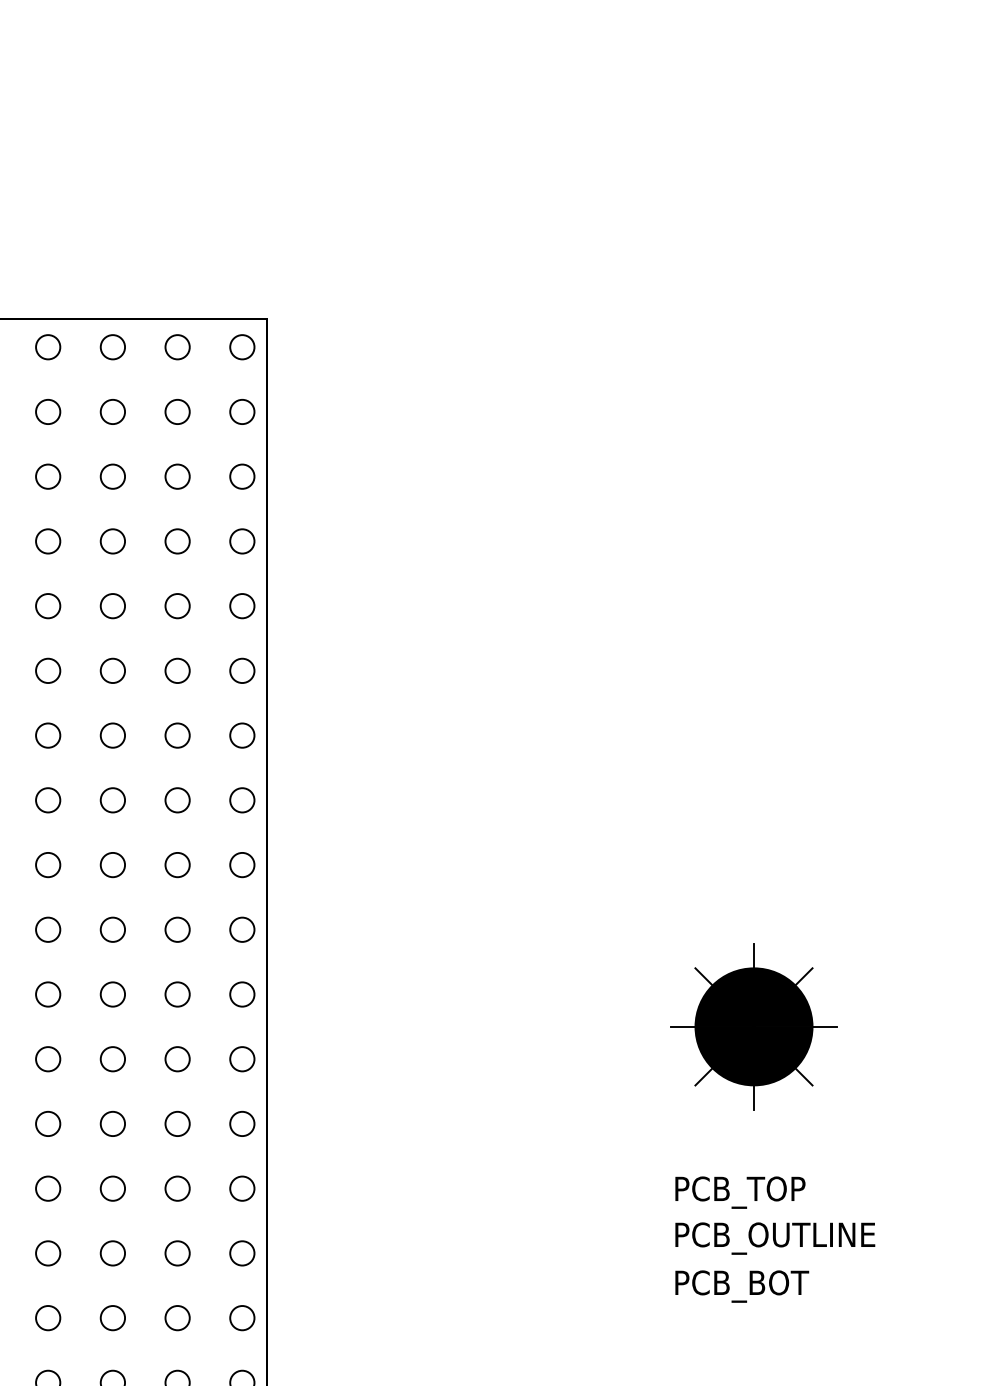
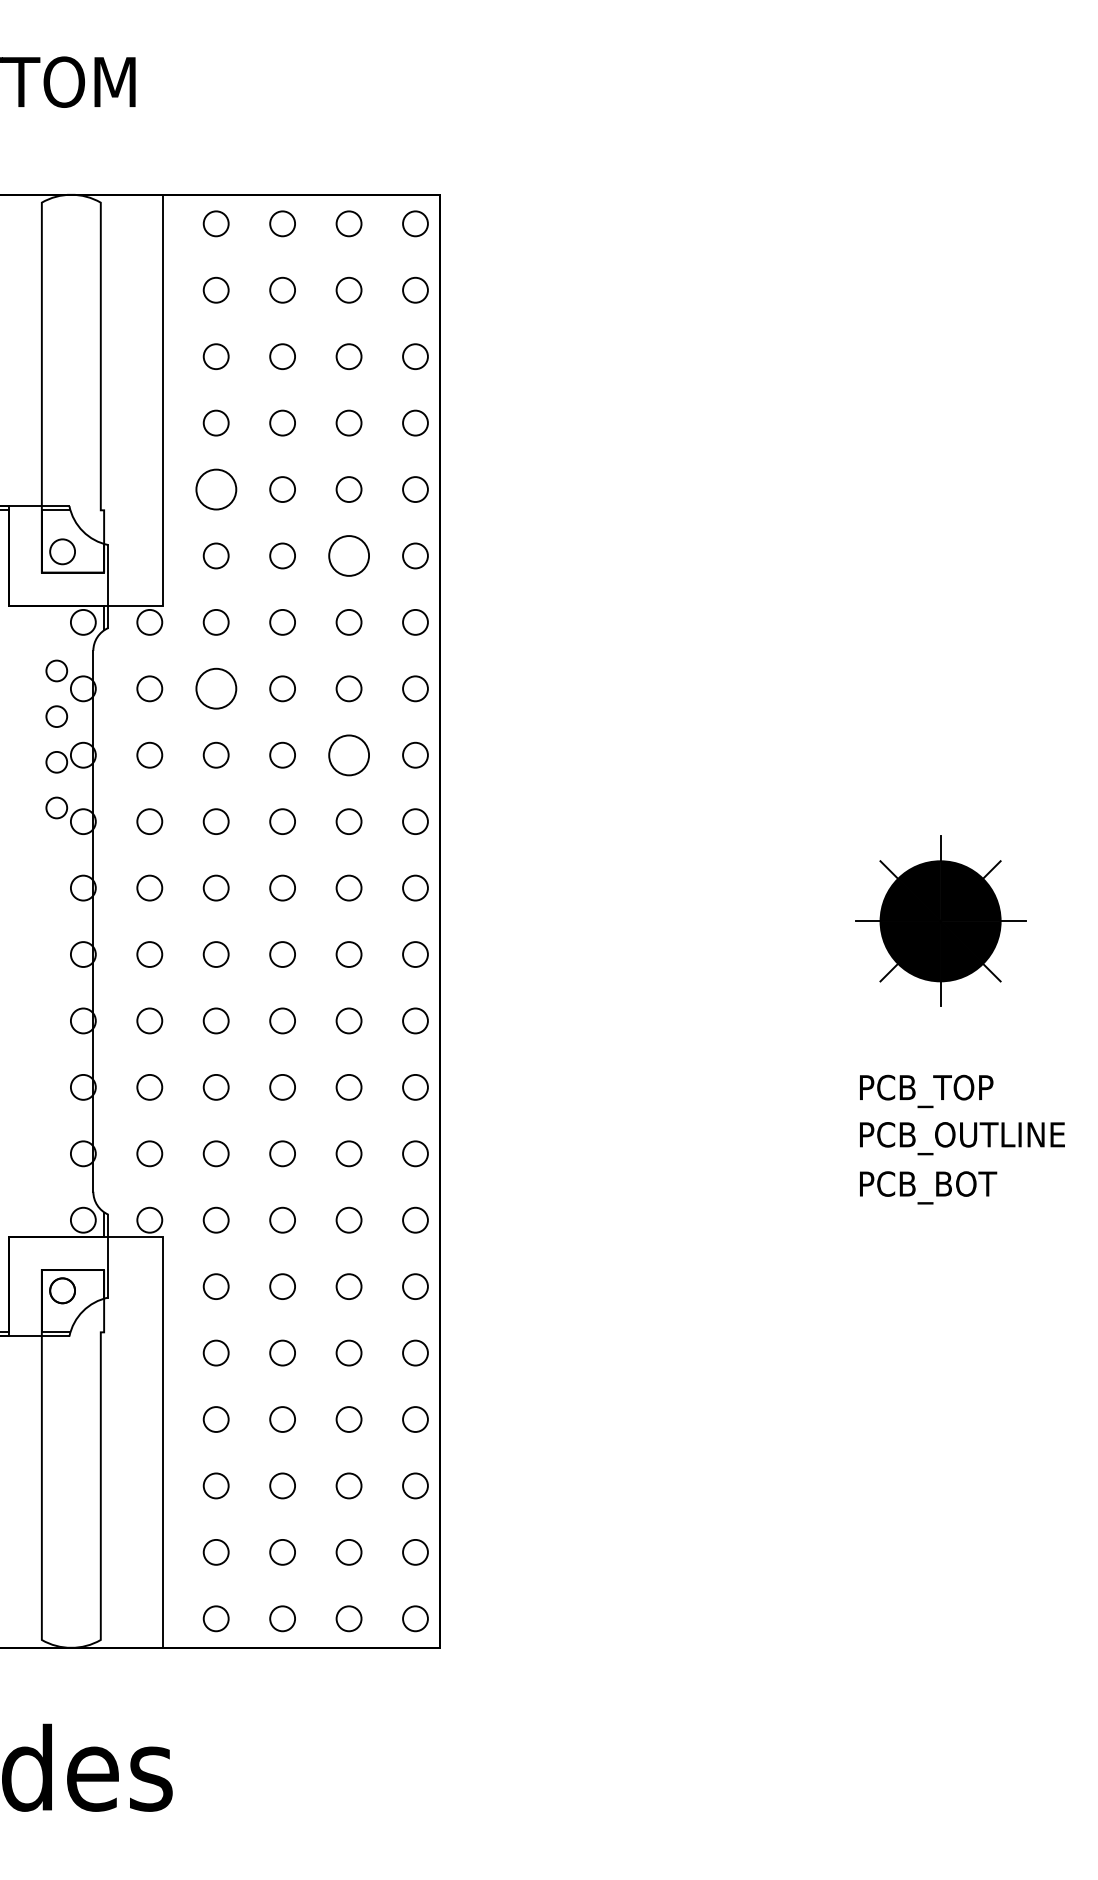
circle: (47, 606) -> (215, 489), size x1.6
circle: (177, 670) -> (348, 555), size x1.6
circle: (47, 800) -> (215, 688), size x1.6
circle: (177, 864) -> (348, 754), size x1.6

